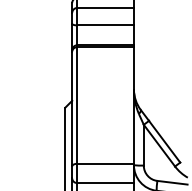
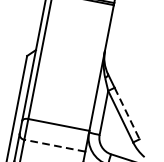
line: (164, 142) -> (126, 114), solid -> dashed
line: (105, 183) -> (54, 146), solid -> dashed

